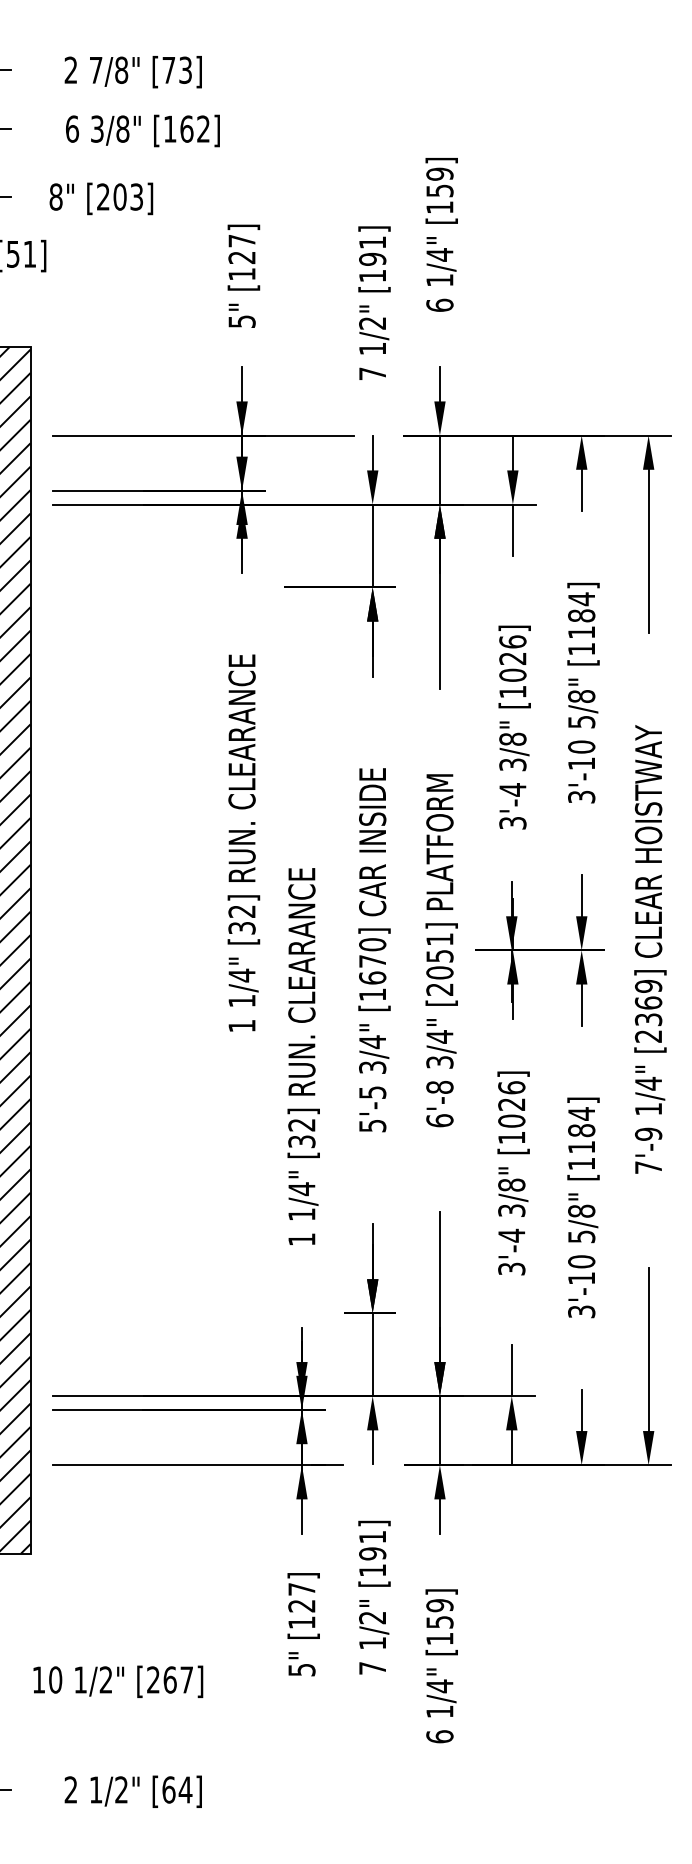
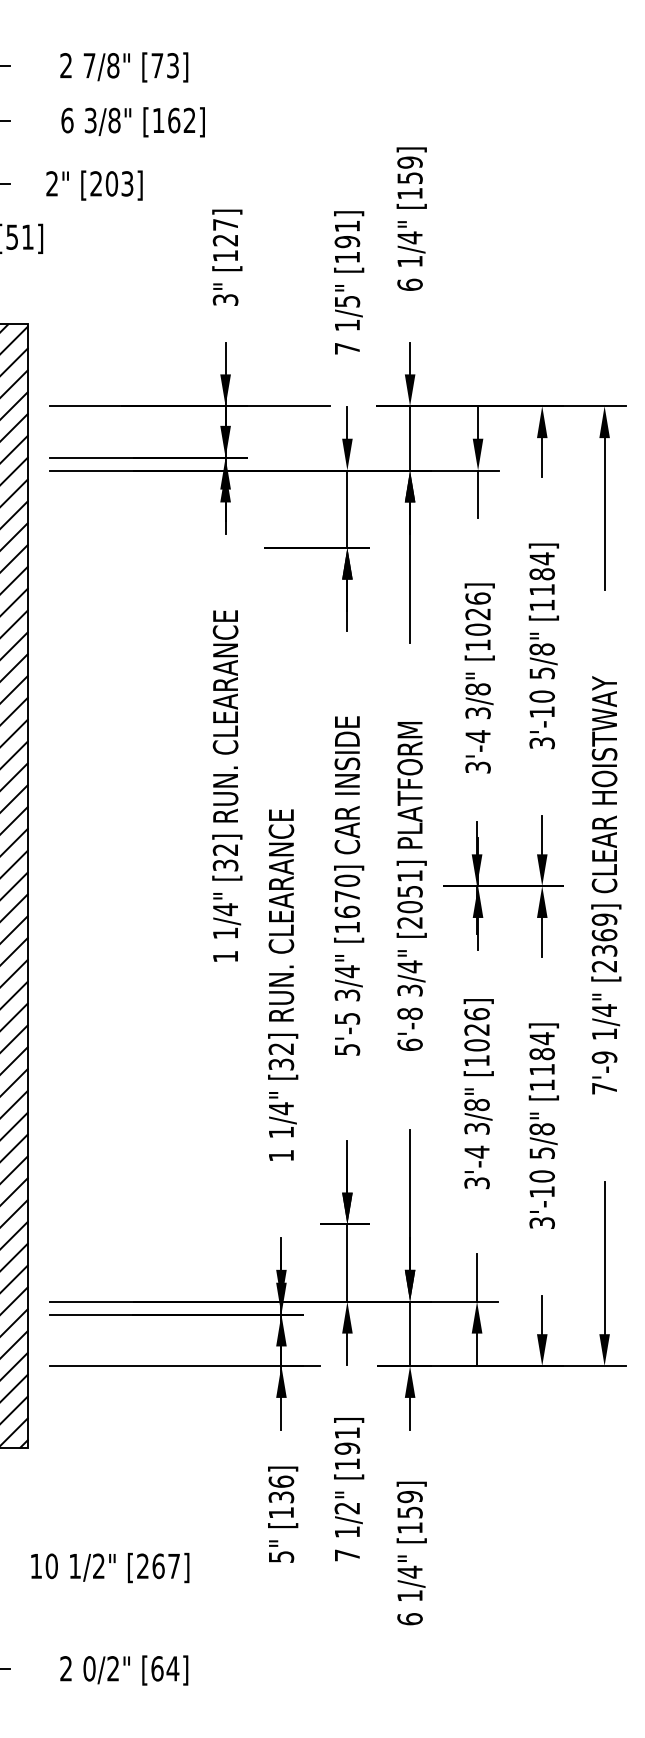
text: (55, 196) -> (51, 183), 8" -> 2"
text: (241, 321) -> (225, 299), 5" -> 3"
text: (372, 323) -> (347, 301), 1/2" -> 1/5"
text: (301, 1597) -> (281, 1489), [127] -> [136]
text: (95, 1789) -> (88, 1668), 1/2" -> 0/2"

